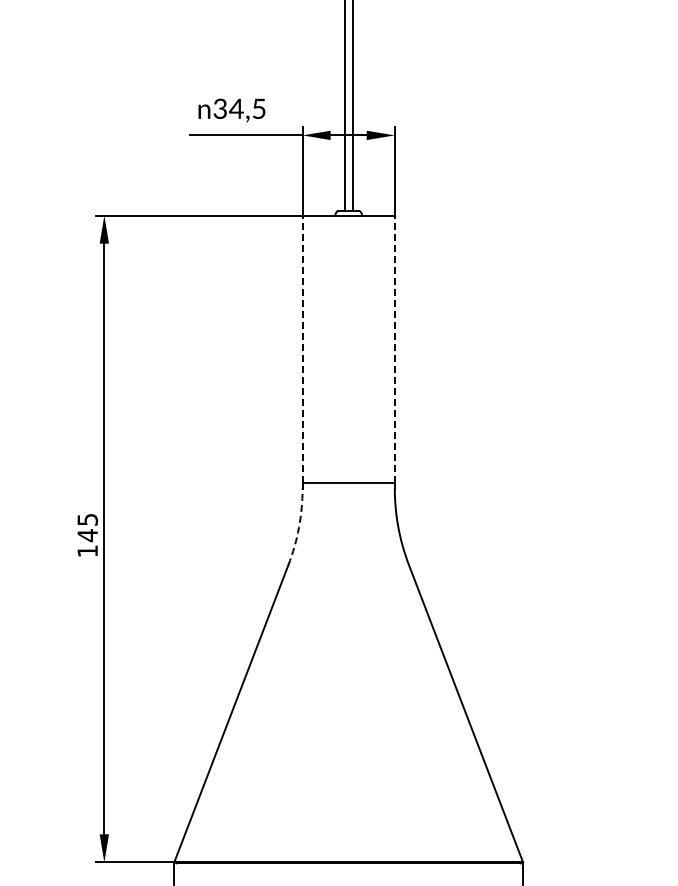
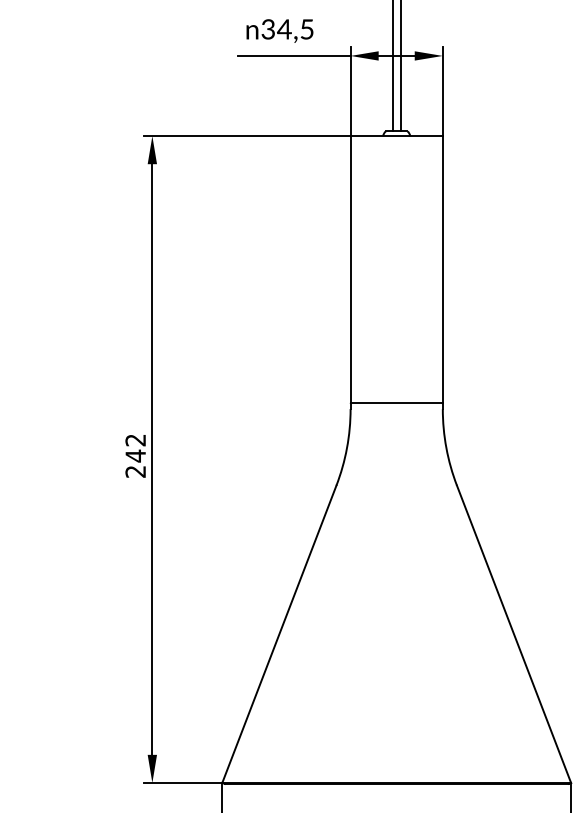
line: (302, 349) -> (350, 270), dashed -> solid
line: (394, 349) -> (442, 270), dashed -> solid
arc: (299, 527) -> (347, 448), dashed -> solid
text: (87, 535) -> (135, 456), 145 -> 242

